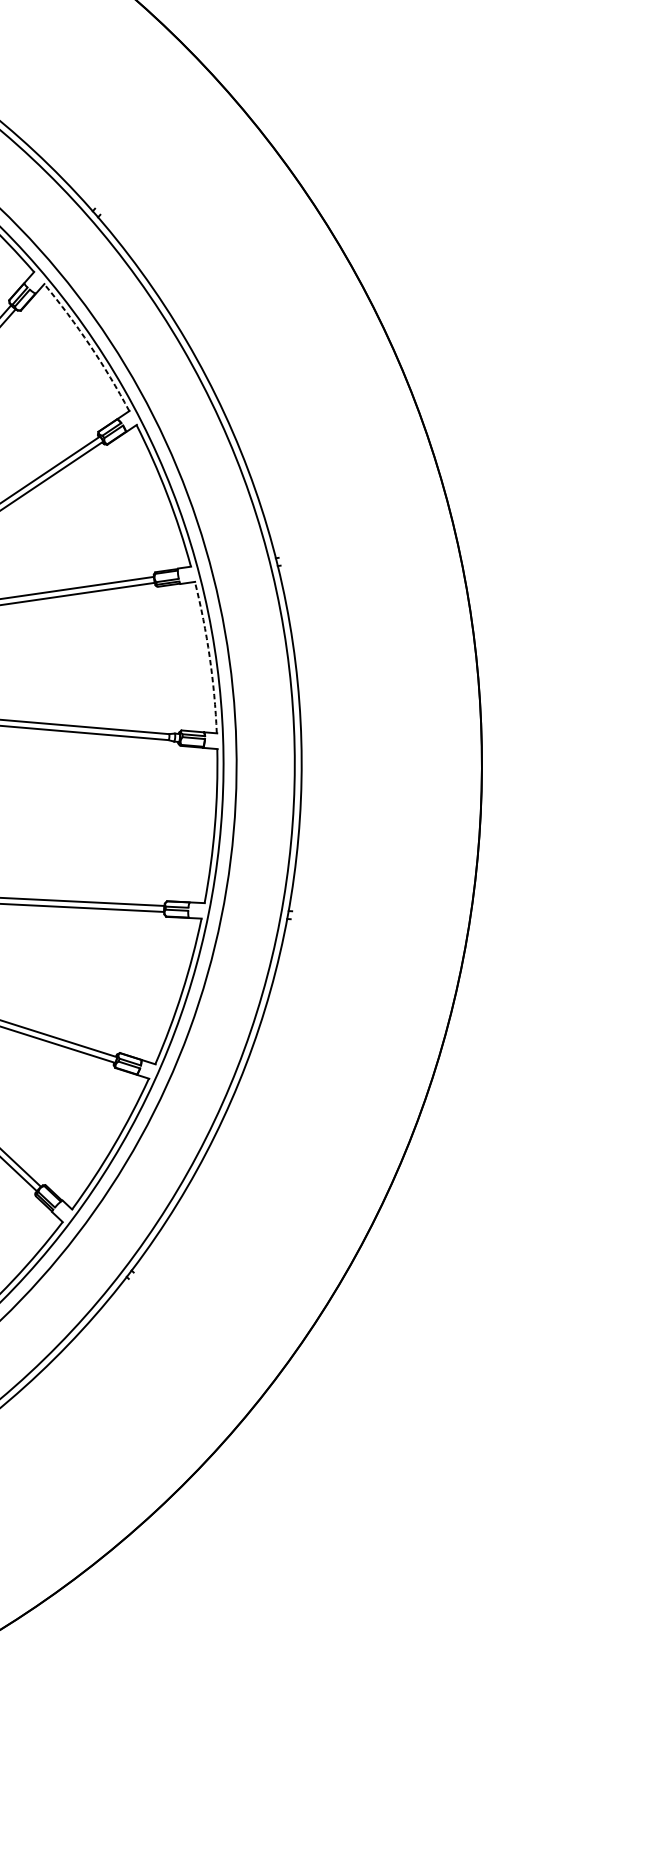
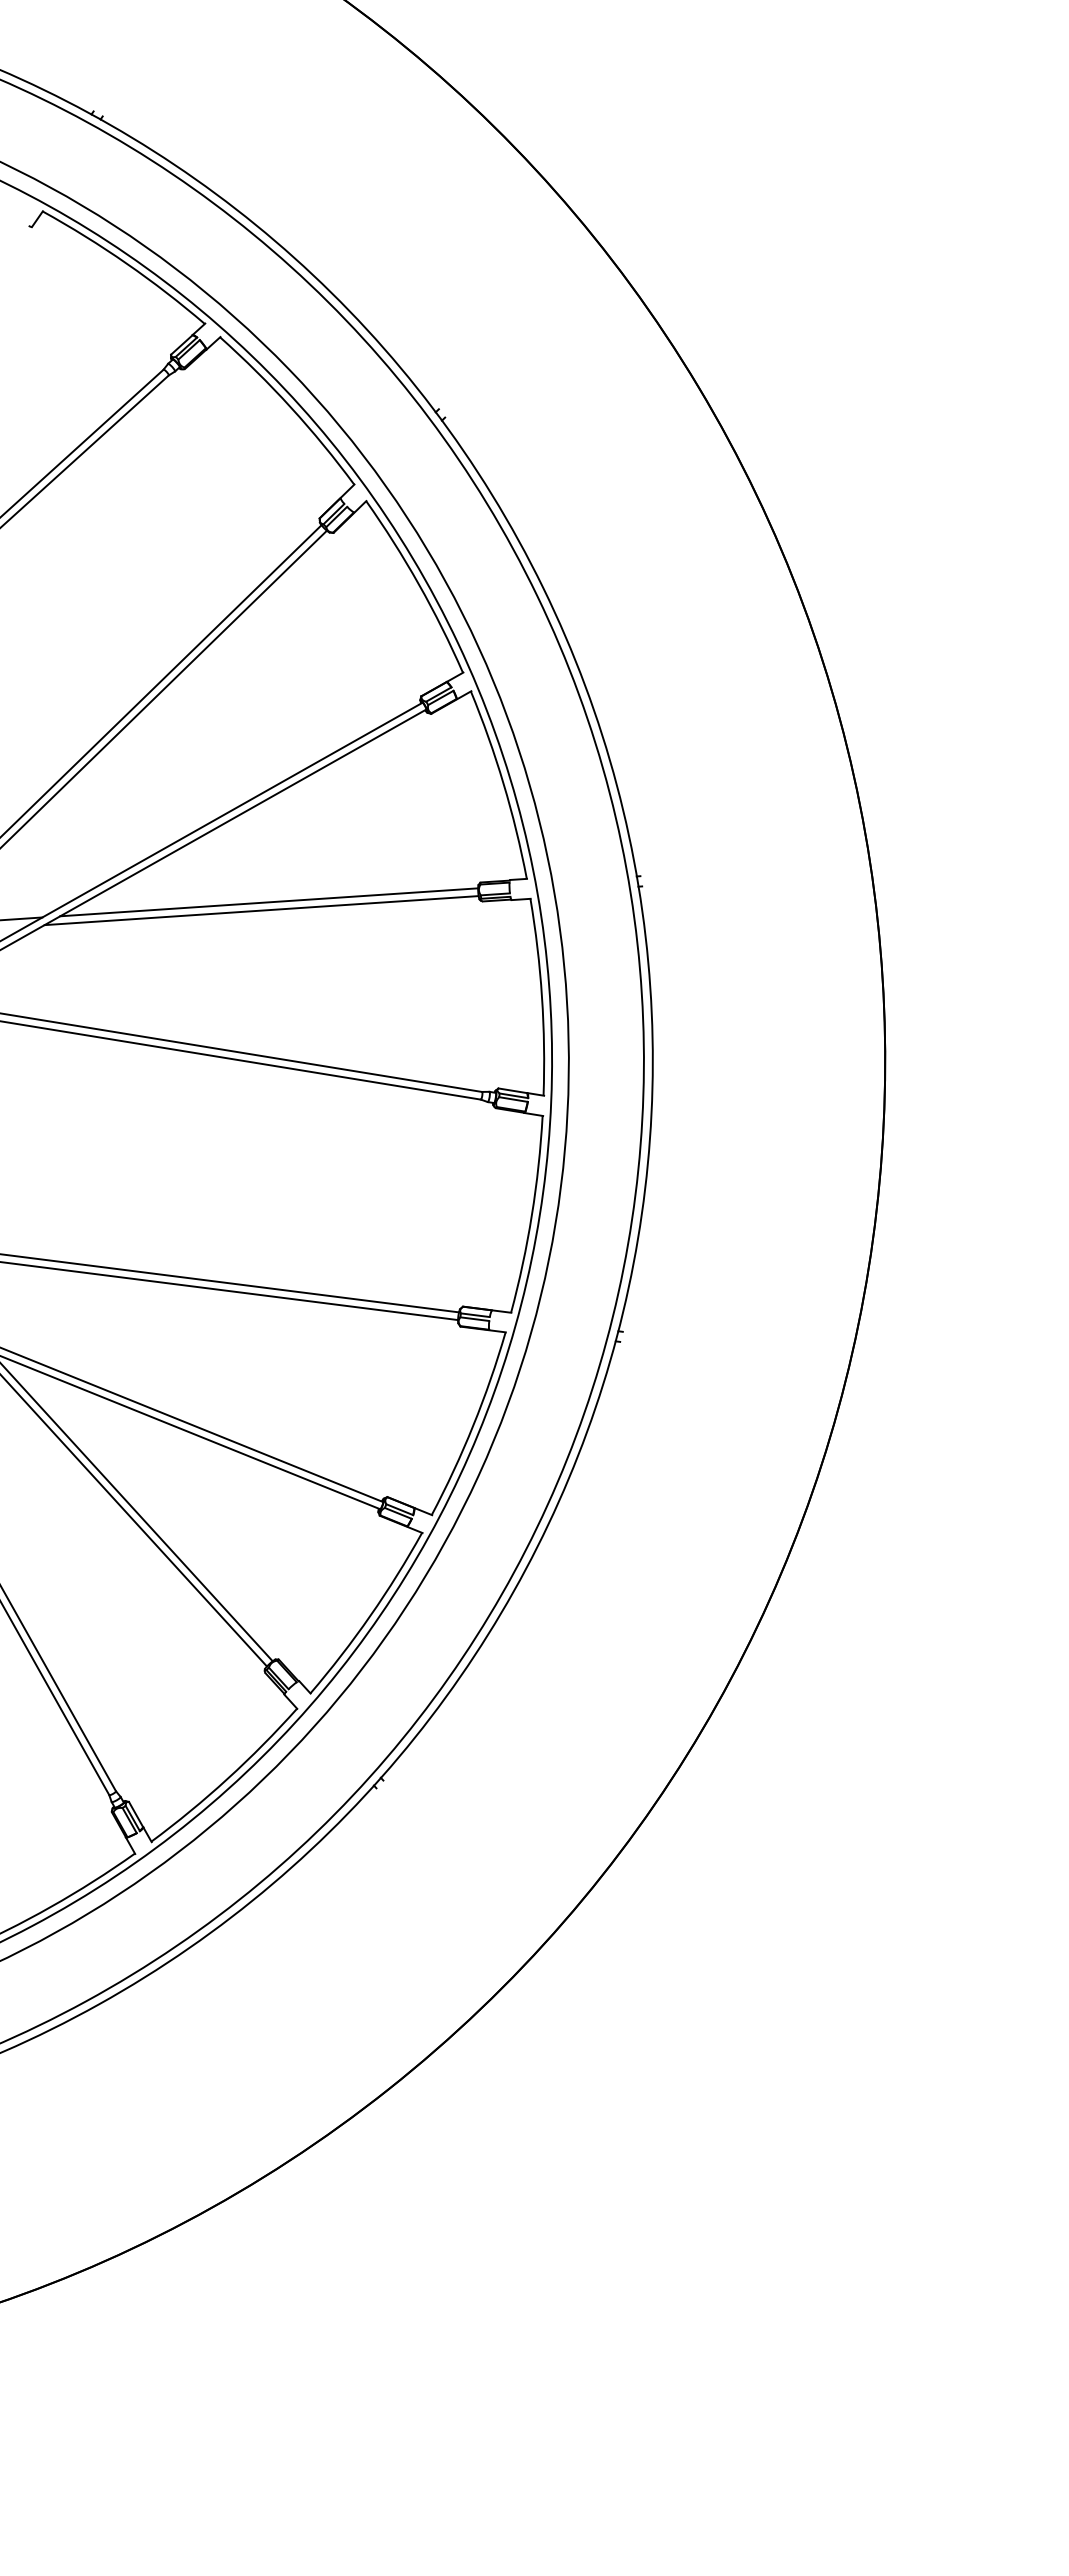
arc: (89, 345) -> (418, 584), dashed -> solid
arc: (210, 656) -> (542, 996), dashed -> solid

